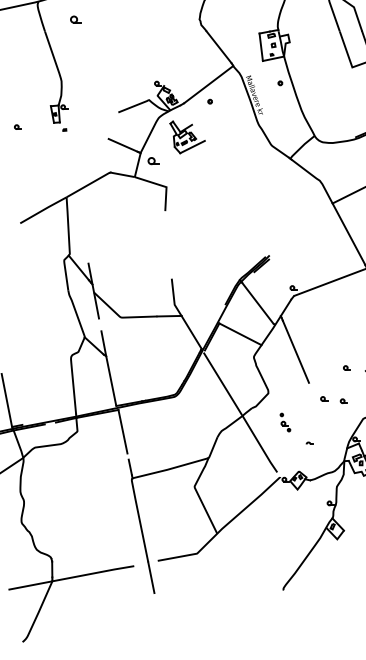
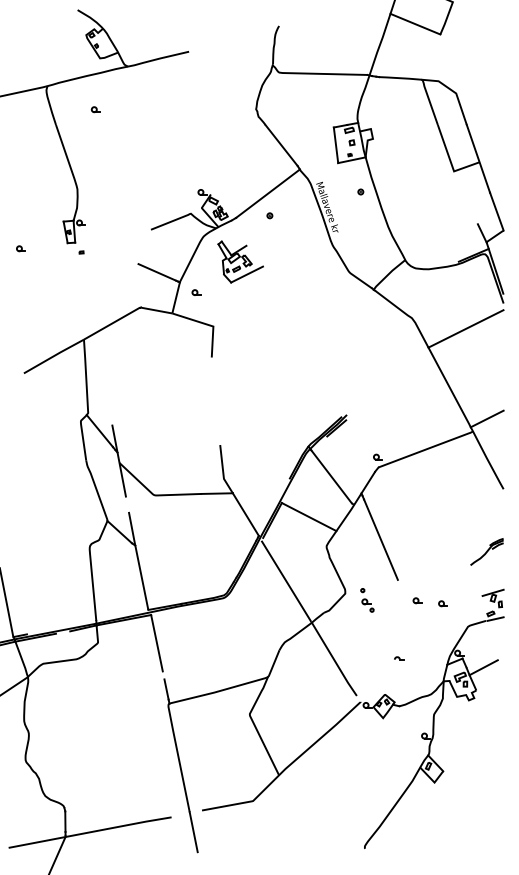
part: (75, 19) -> (95, 109), size x0.62
part: (153, 160) -> (196, 292), size x0.62
part: (346, 367) -> (446, 560), removed
part: (285, 422) -> (367, 600), moved

